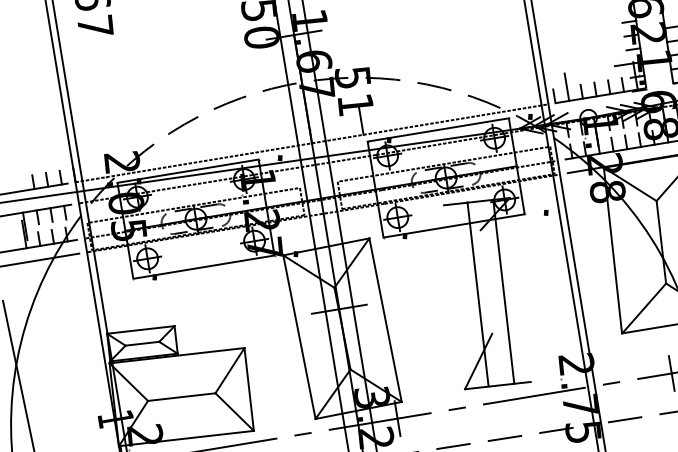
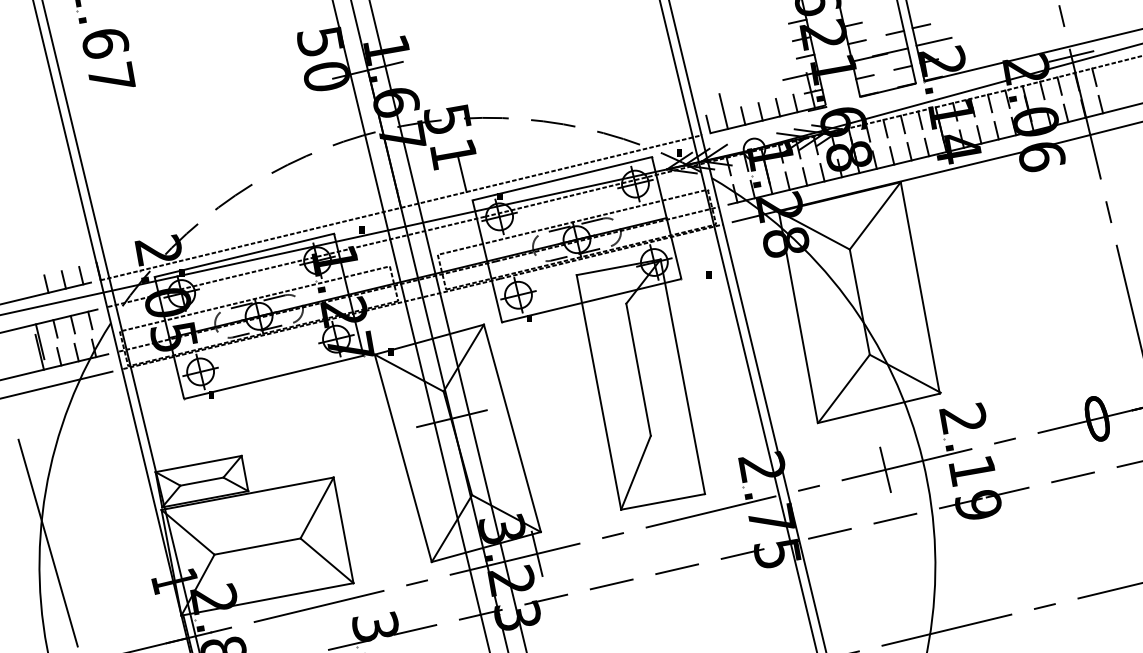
line: (486, 281) -> (638, 369), added
line: (503, 291) -> (682, 376), moved
line: (477, 294) -> (598, 392), moved

